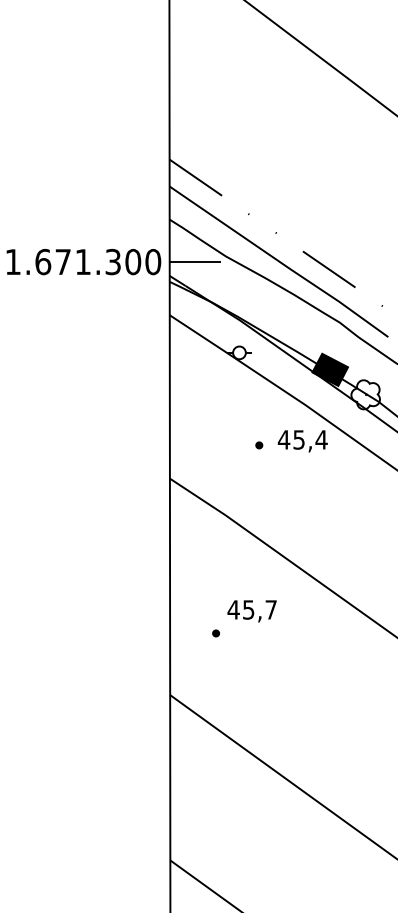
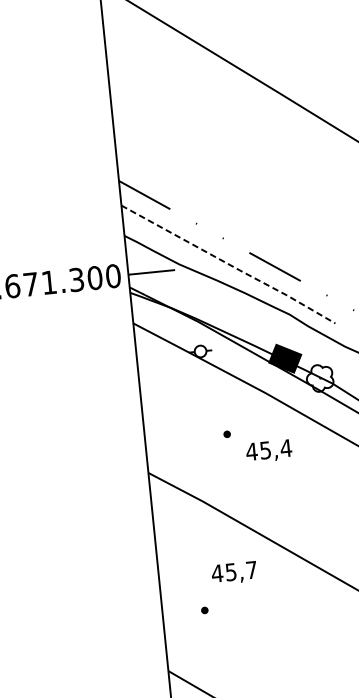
line: (280, 262) -> (229, 265), solid -> dashed
text: (302, 441) -> (268, 451), moved
text: (251, 611) -> (233, 573), moved

